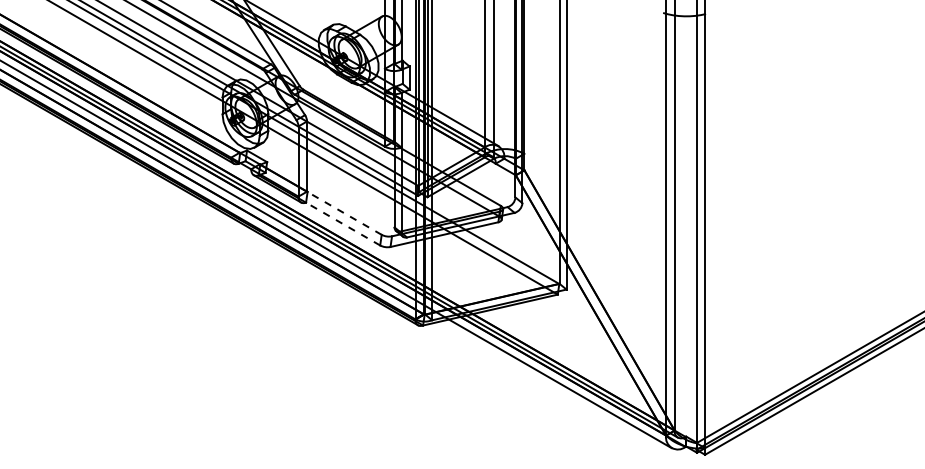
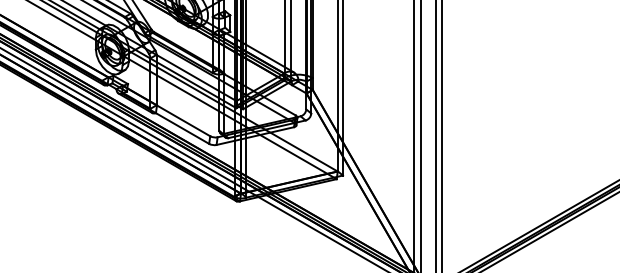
line: (344, 213) -> (183, 120), dashed -> solid
line: (343, 224) -> (182, 128), dashed -> solid

